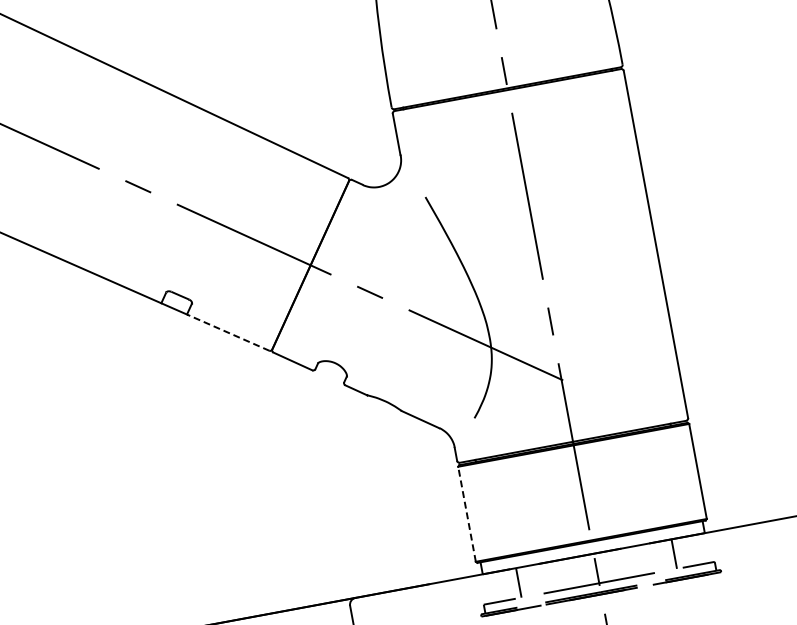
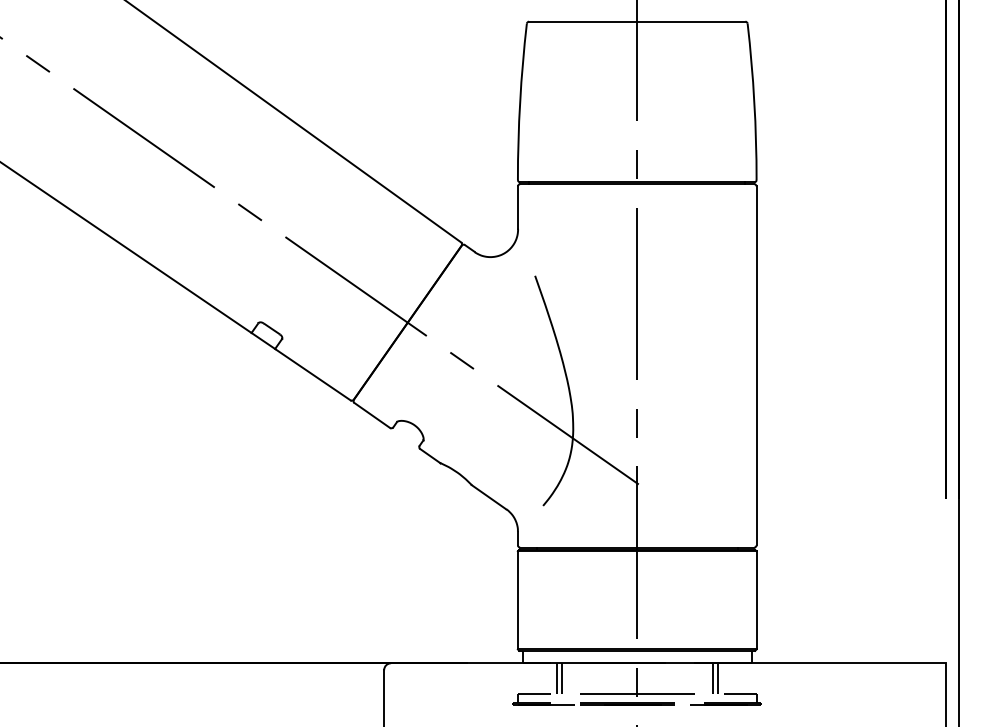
line: (228, 332) -> (313, 374), dashed -> solid
line: (466, 513) -> (517, 599), dashed -> solid
line: (669, 554) -> (712, 678), added
line: (523, 582) -> (561, 678), added

